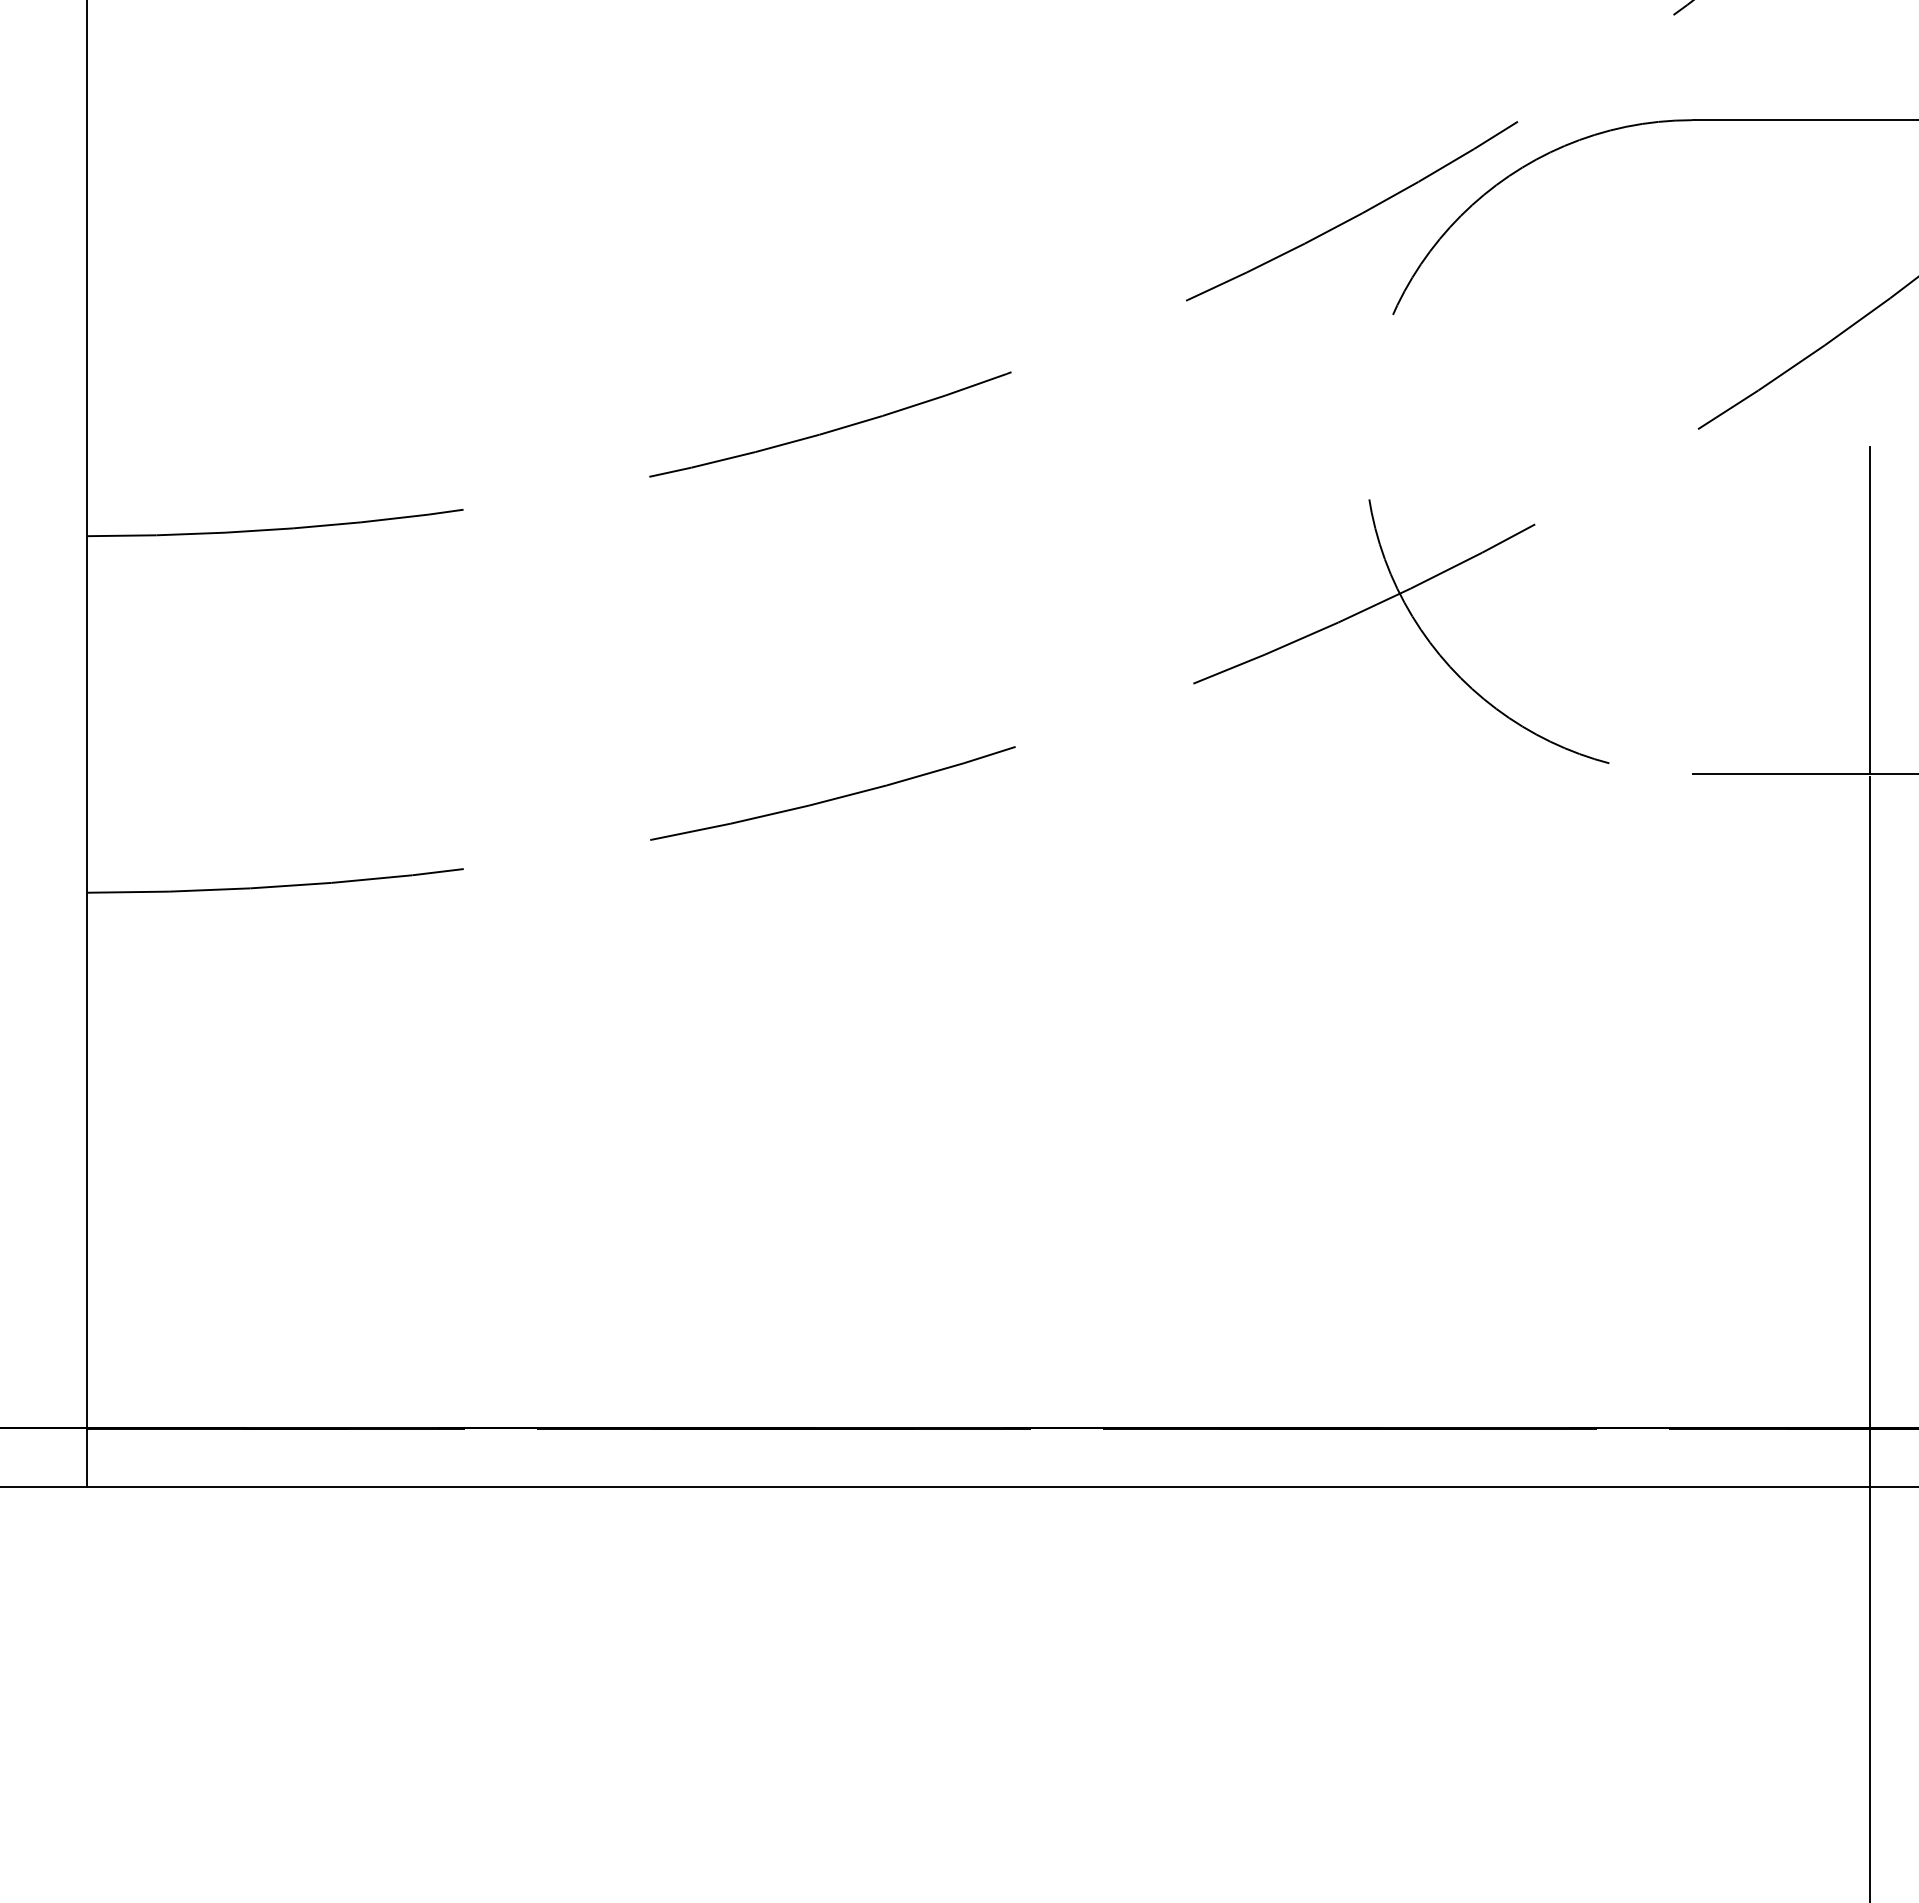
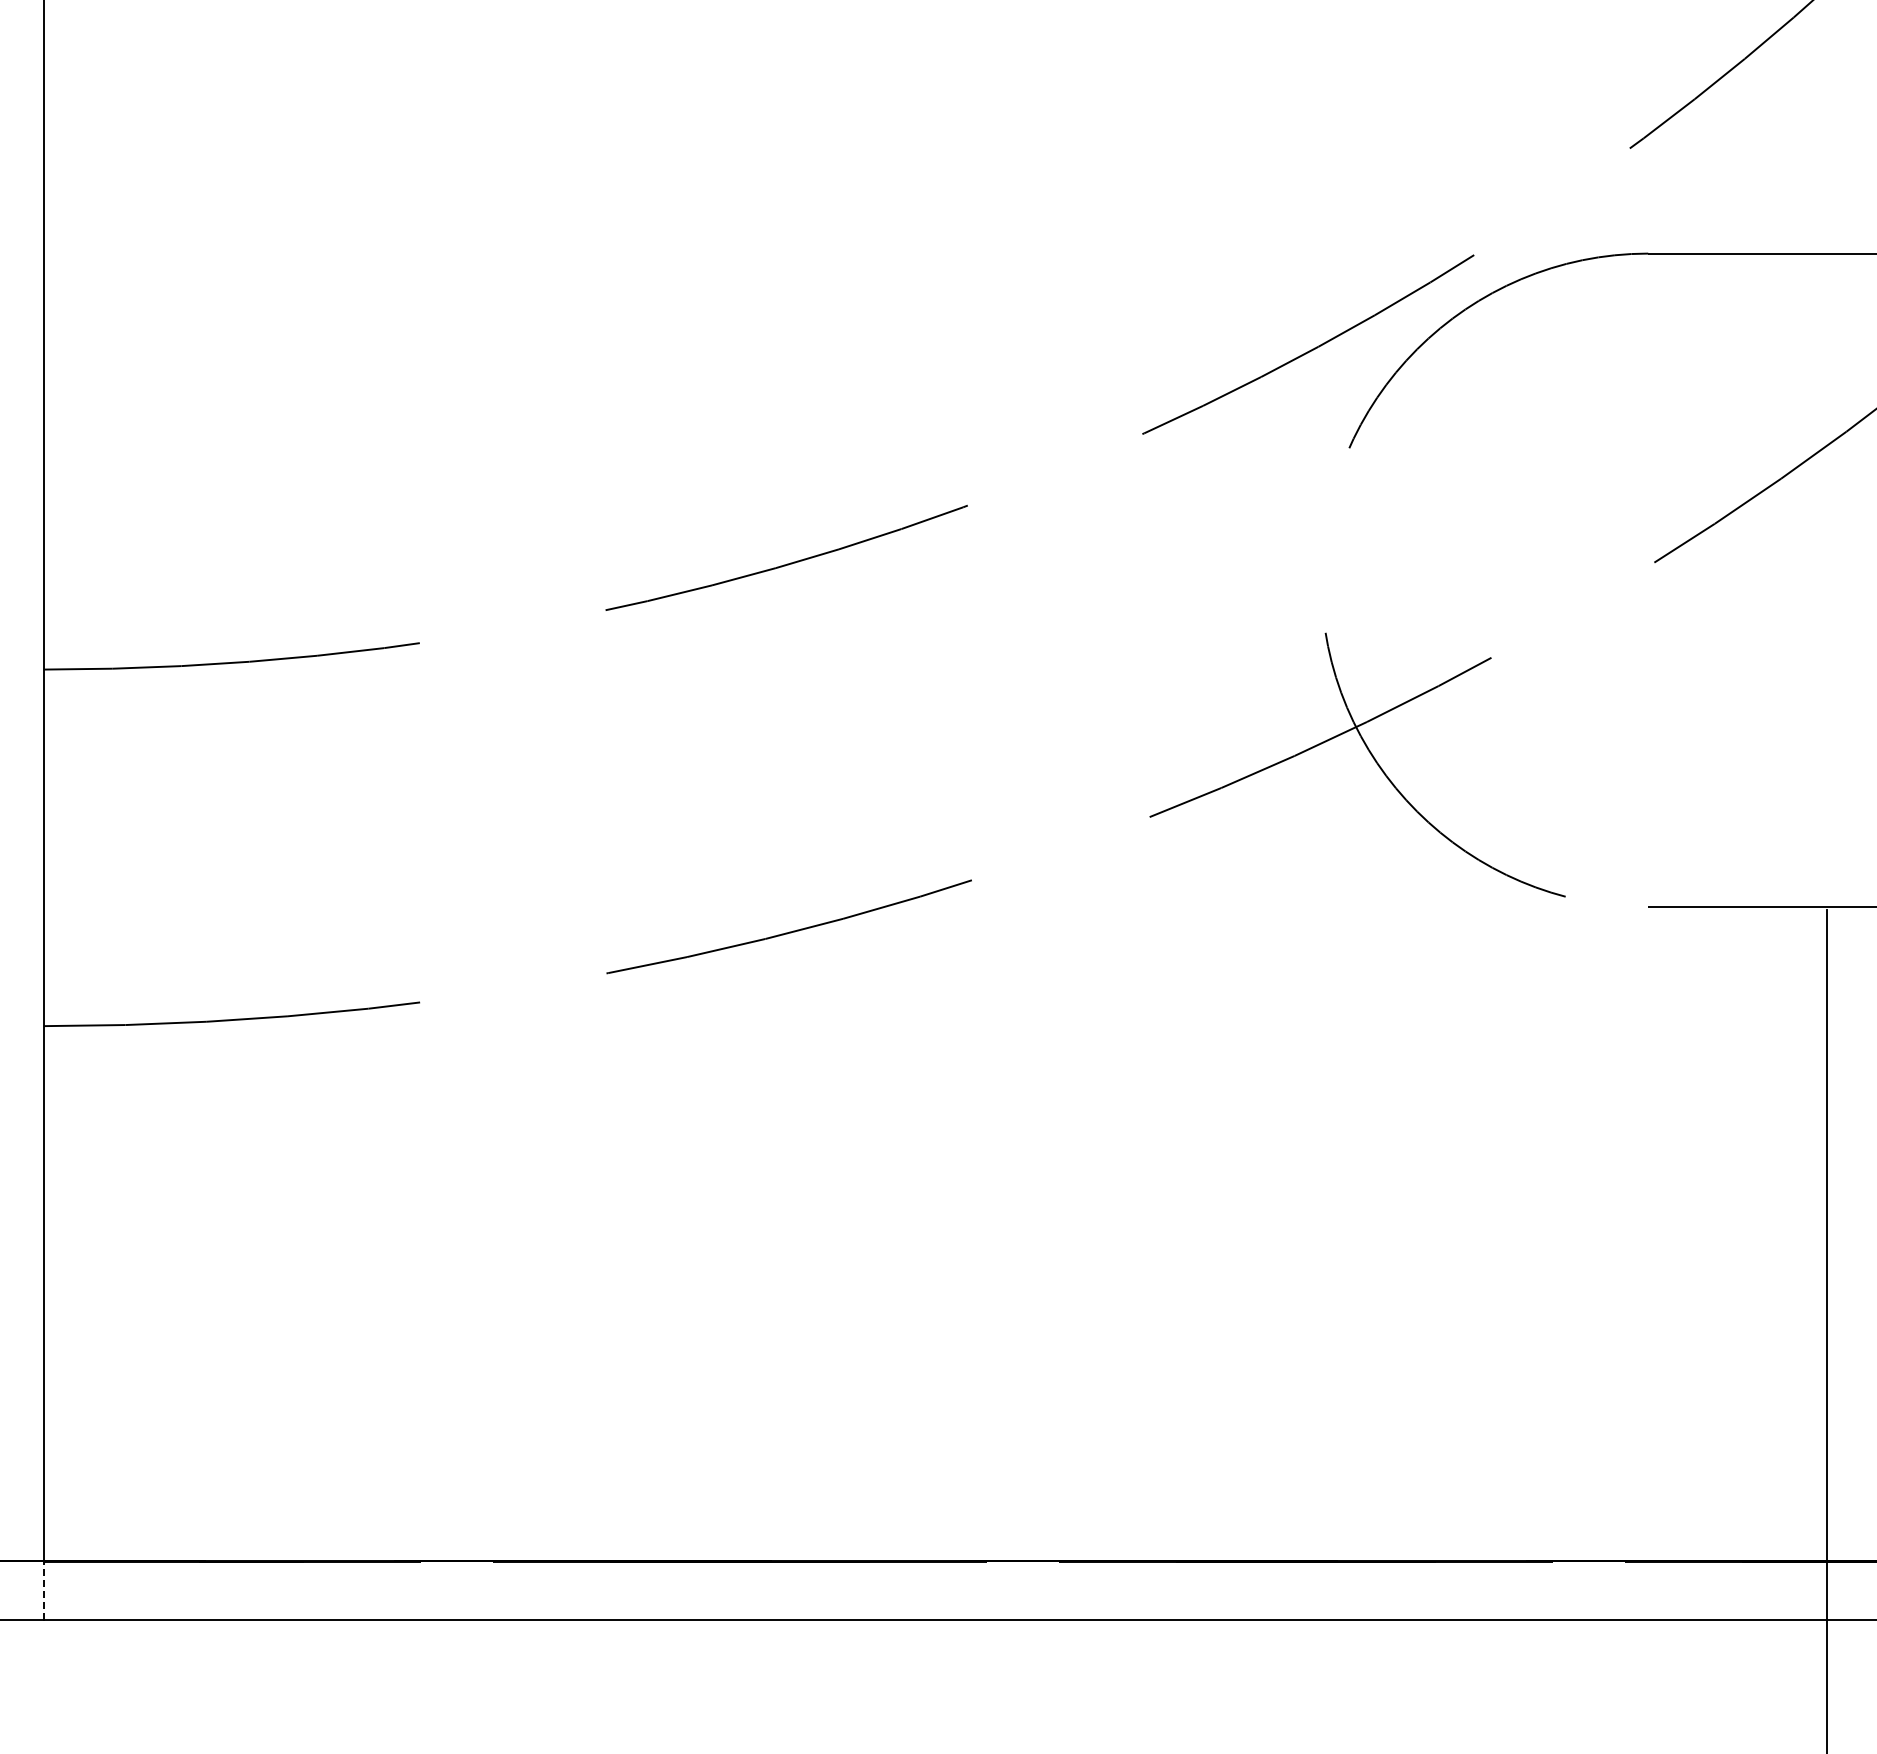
line: (1870, 610) -> (1826, 743), removed
line: (87, 1457) -> (43, 1590), solid -> dashed

